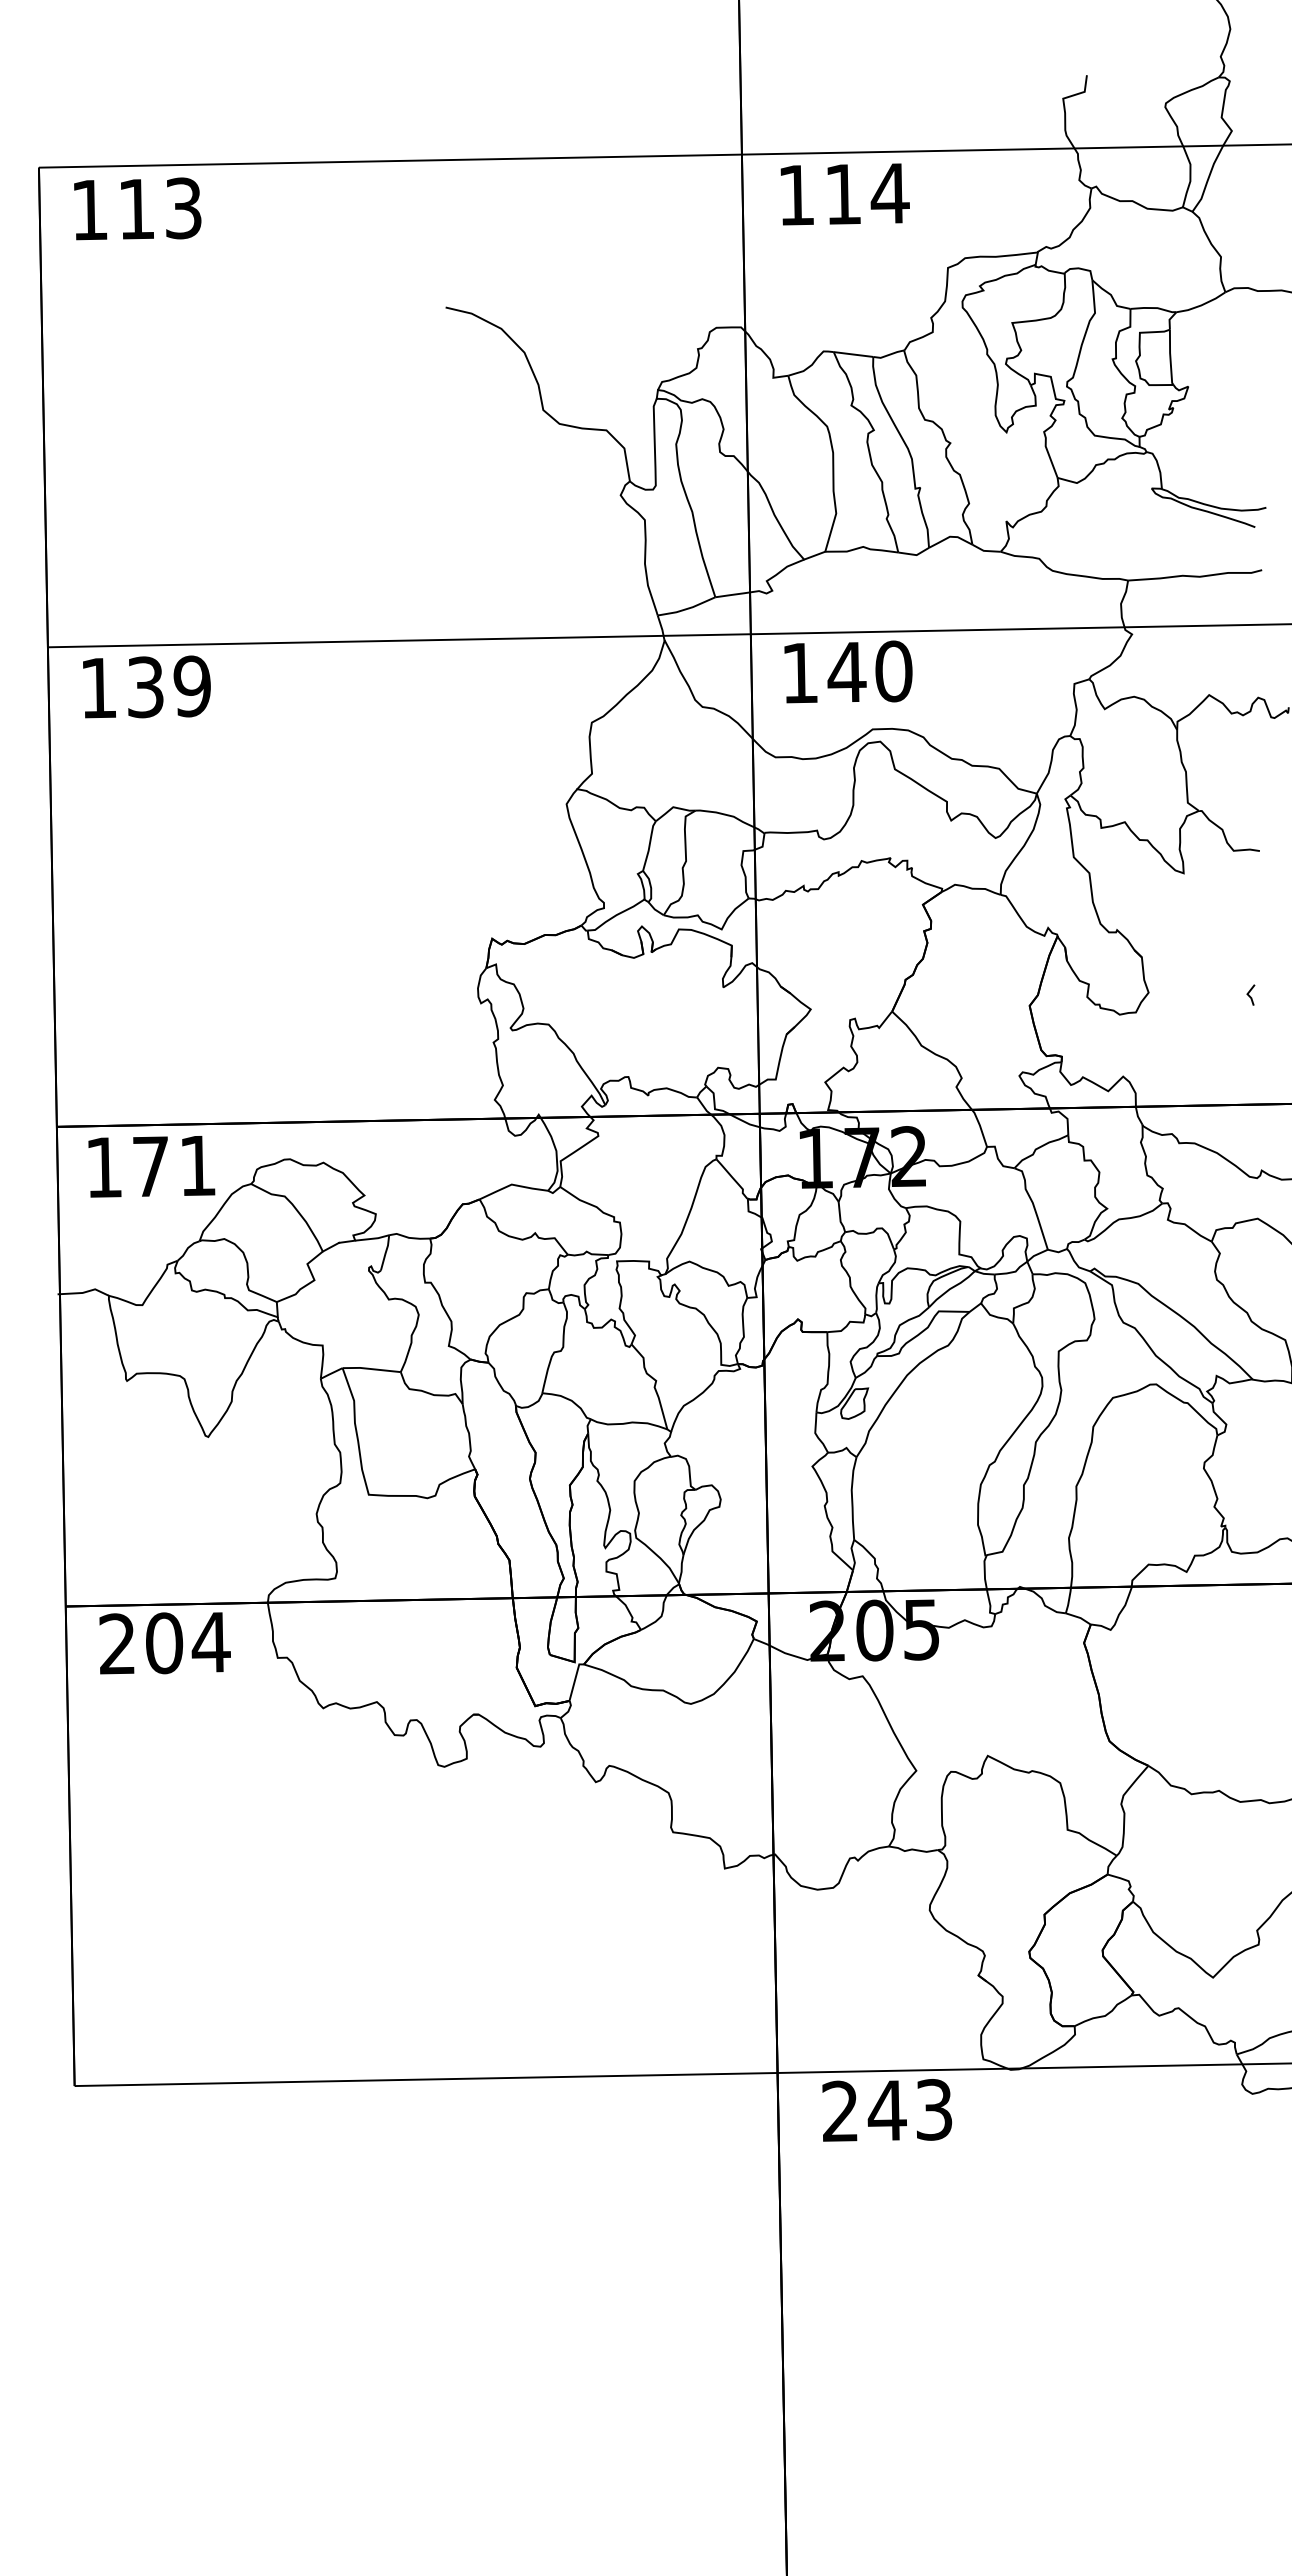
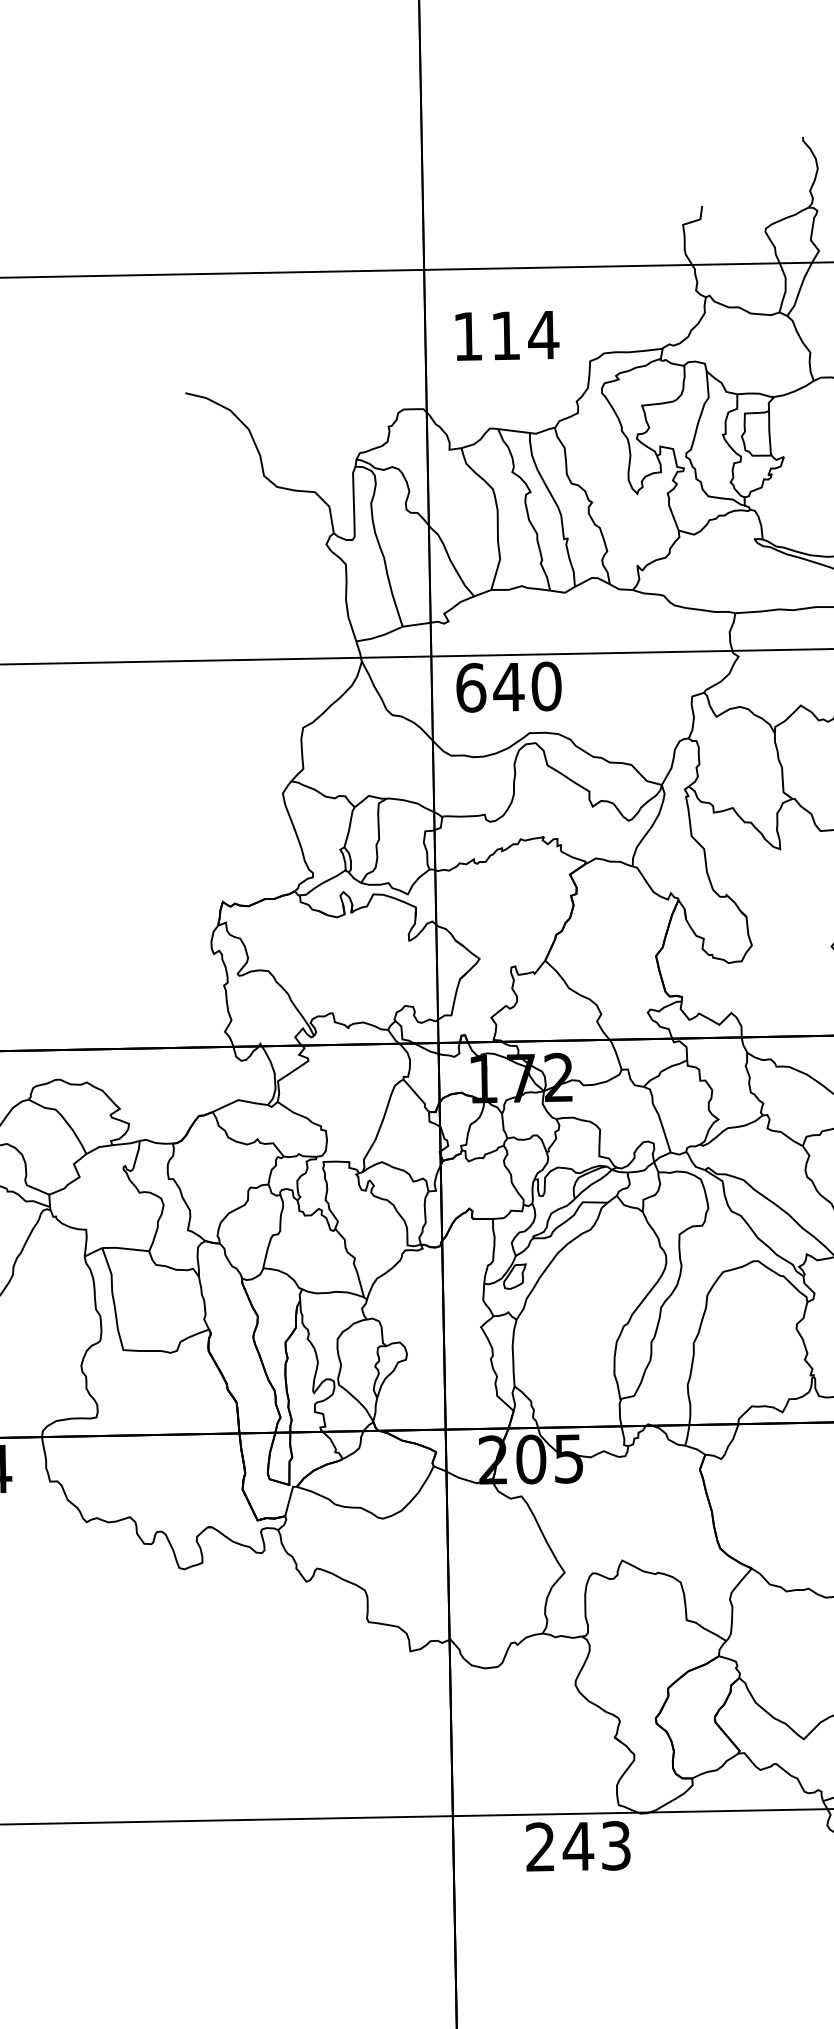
text: (844, 194) -> (506, 335), moved
text: (800, 673) -> (471, 688), 140 -> 640
text: (887, 2110) -> (578, 1846), moved

